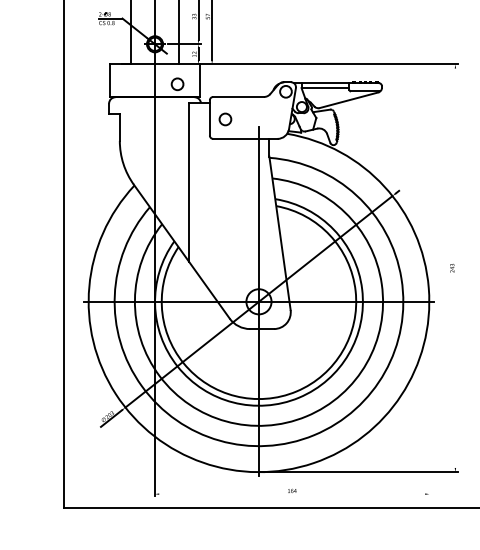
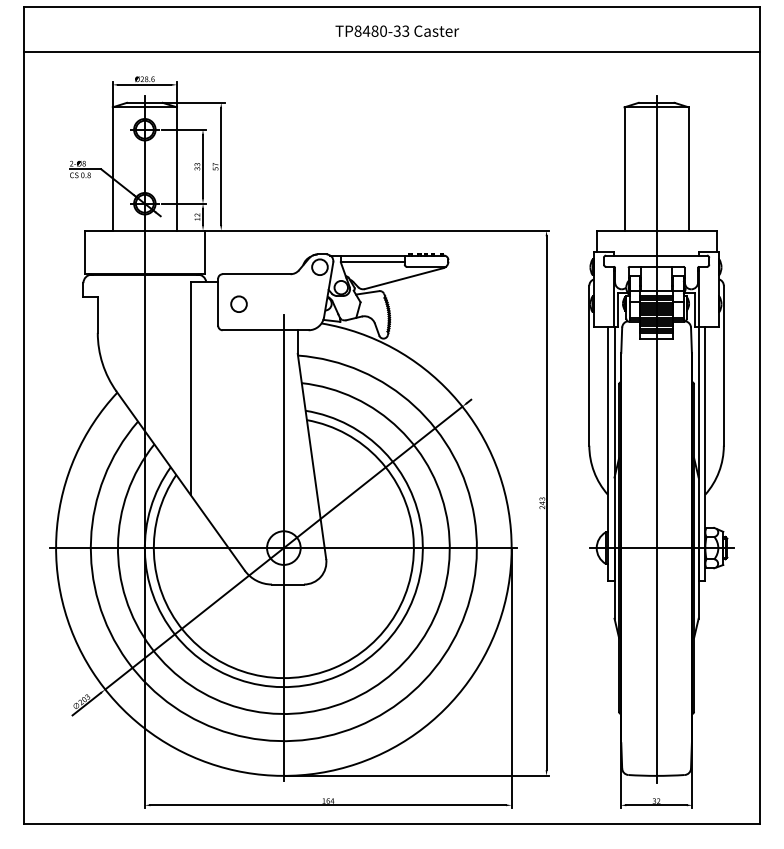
circle: (177, 83) -> (174, 256), removed
line: (455, 268) -> (546, 503), added
line: (429, 399) -> (511, 678), added
line: (292, 494) -> (328, 805), added

